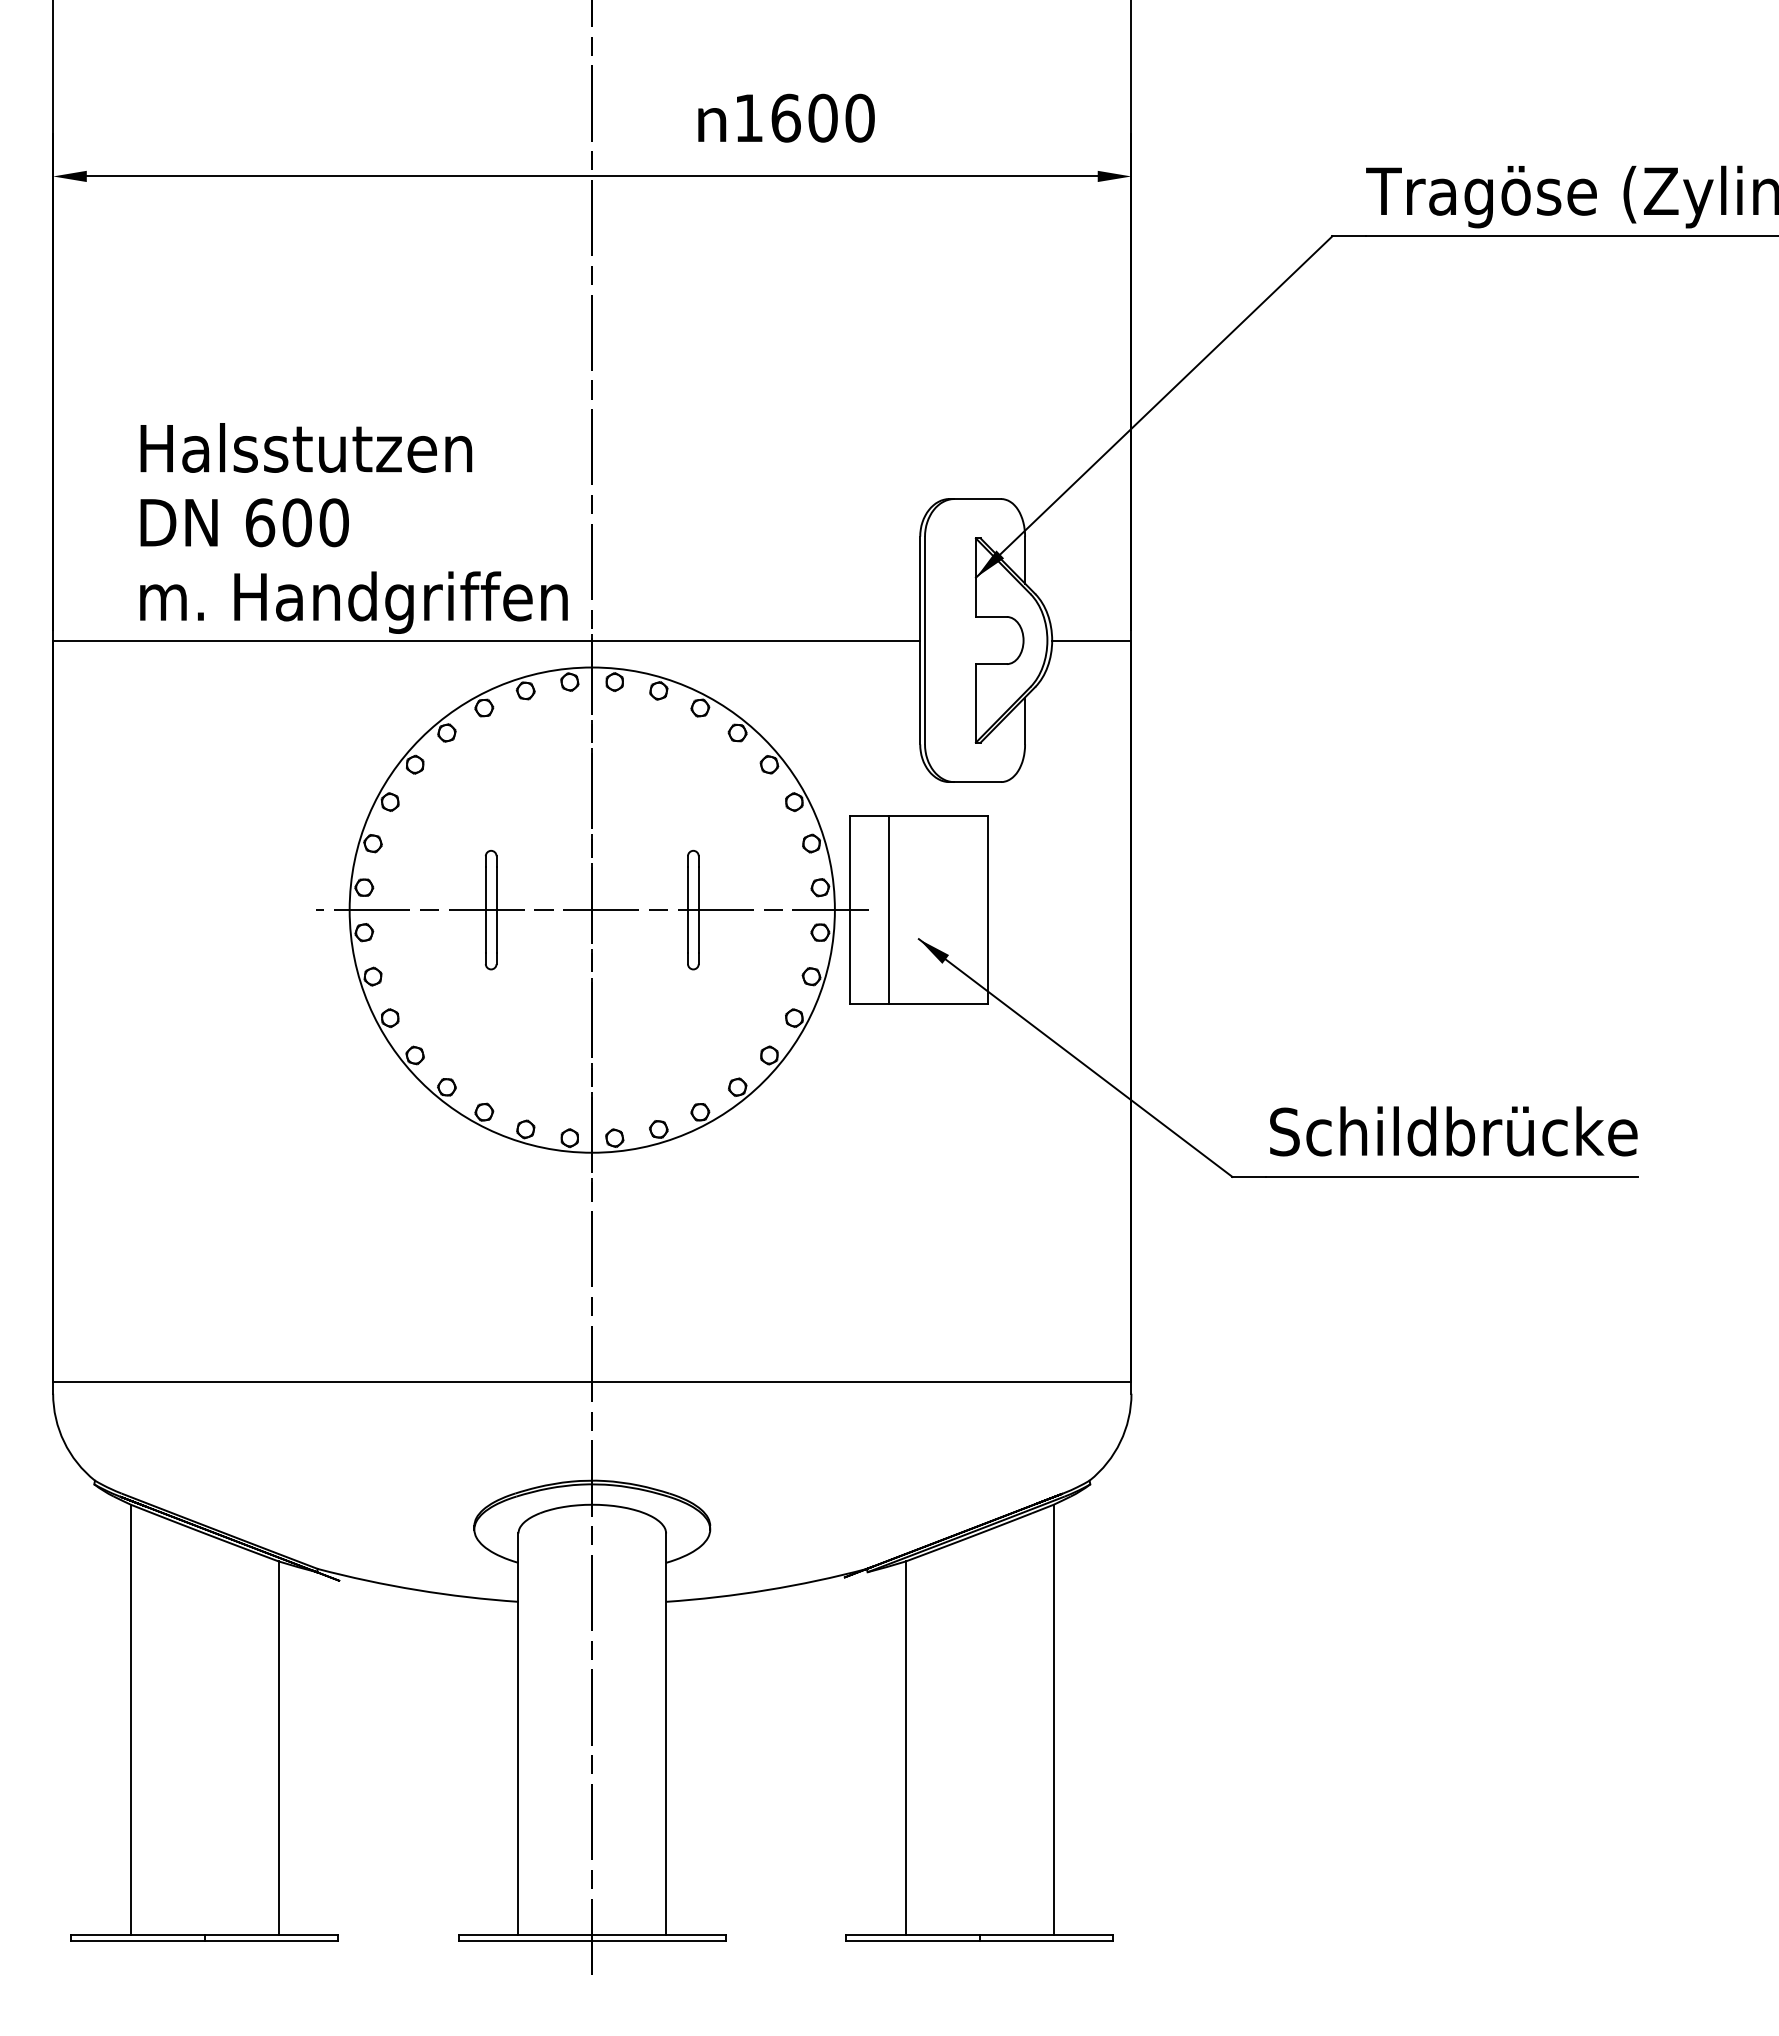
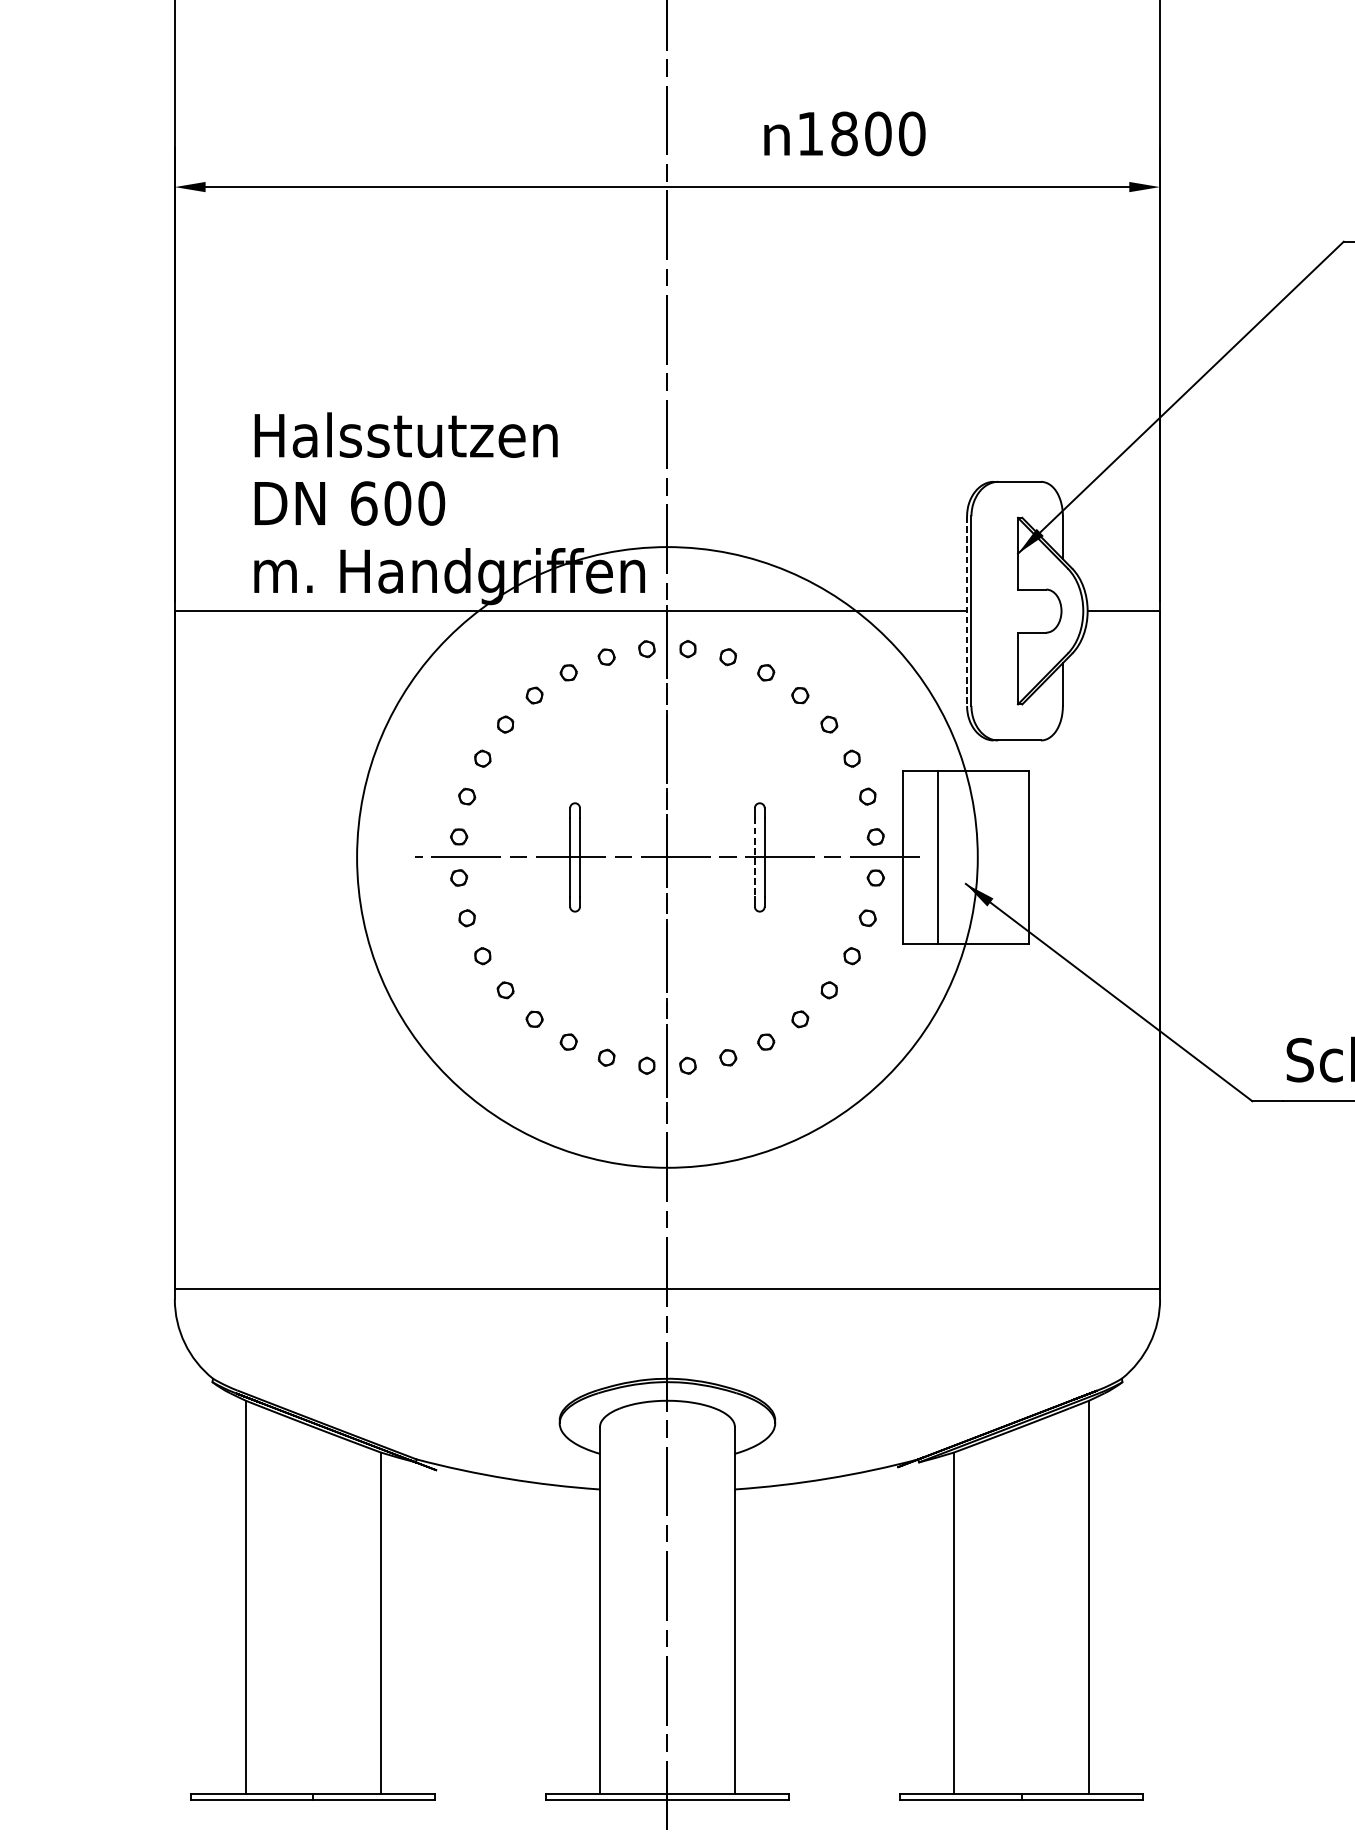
text: (785, 117) -> (843, 133), 1600 -> 1800
line: (920, 640) -> (967, 611), solid -> dashed
circle: (591, 909) -> (666, 856), size x1.4
line: (687, 910) -> (754, 857), solid -> dashed

